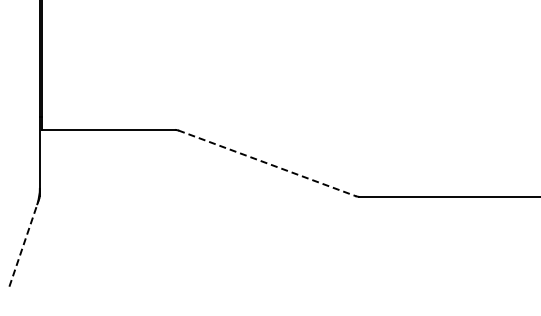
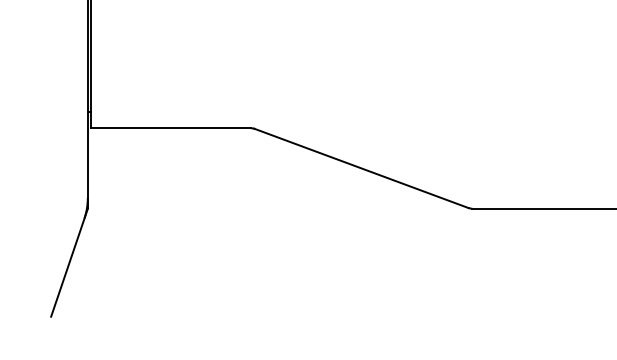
line: (267, 163) -> (361, 168), dashed -> solid
line: (24, 241) -> (69, 262), dashed -> solid

